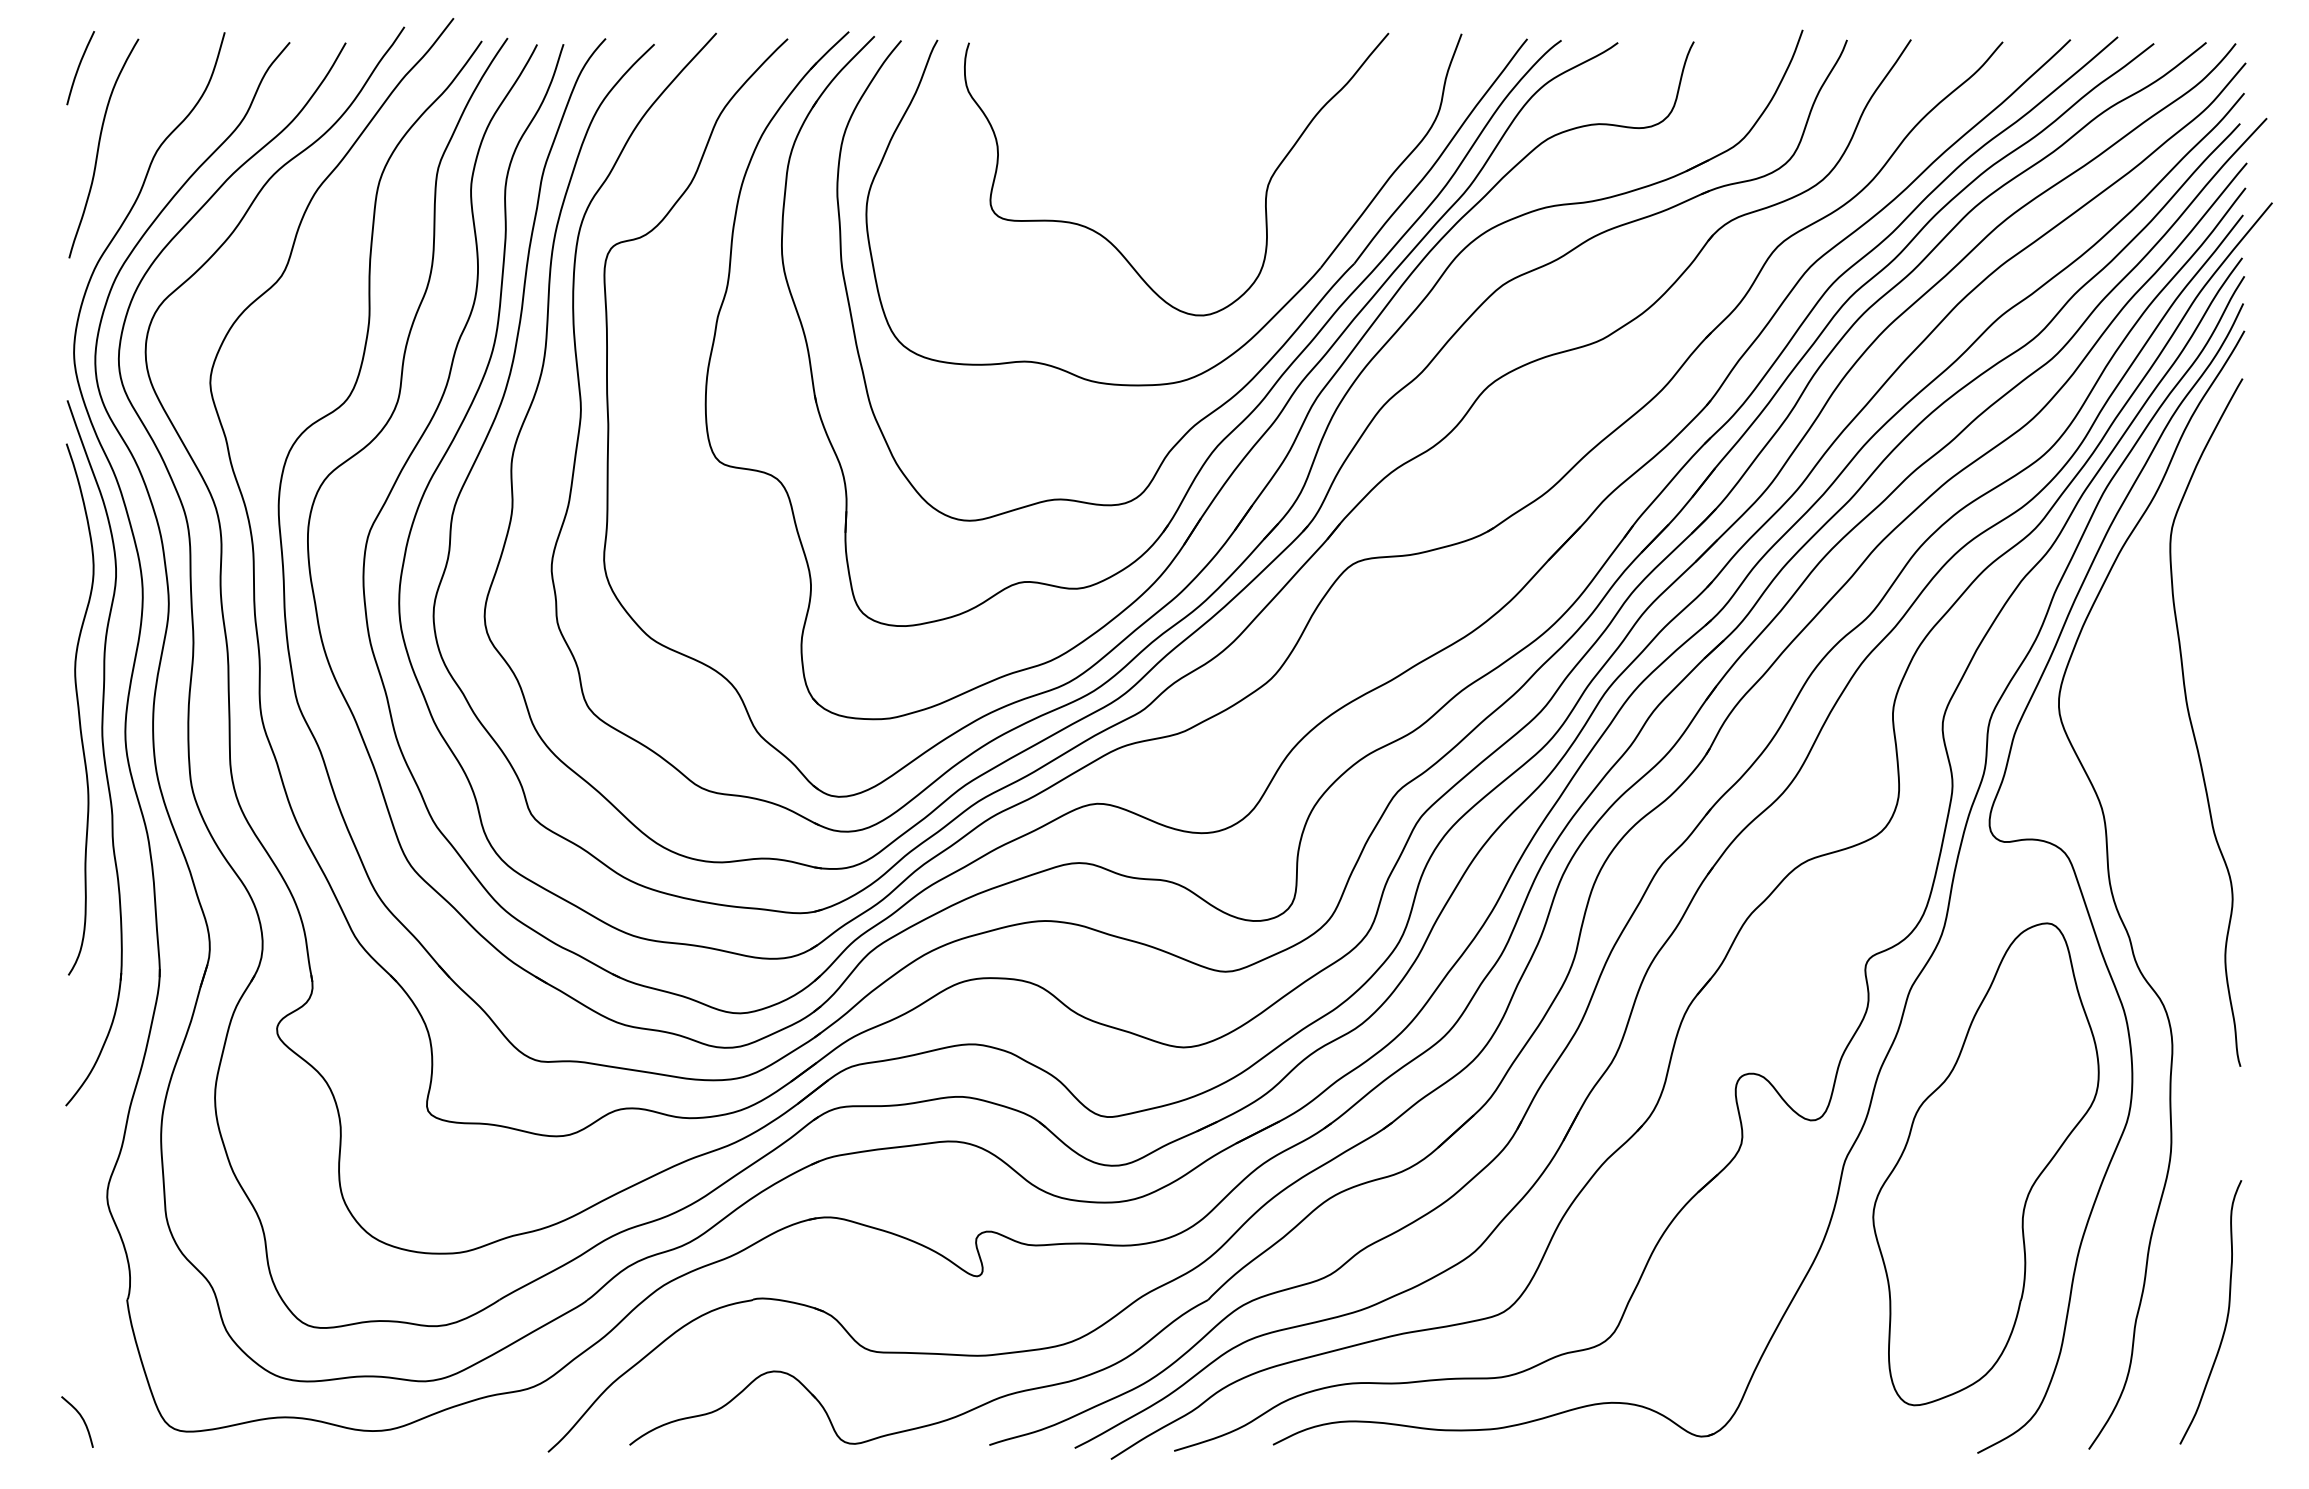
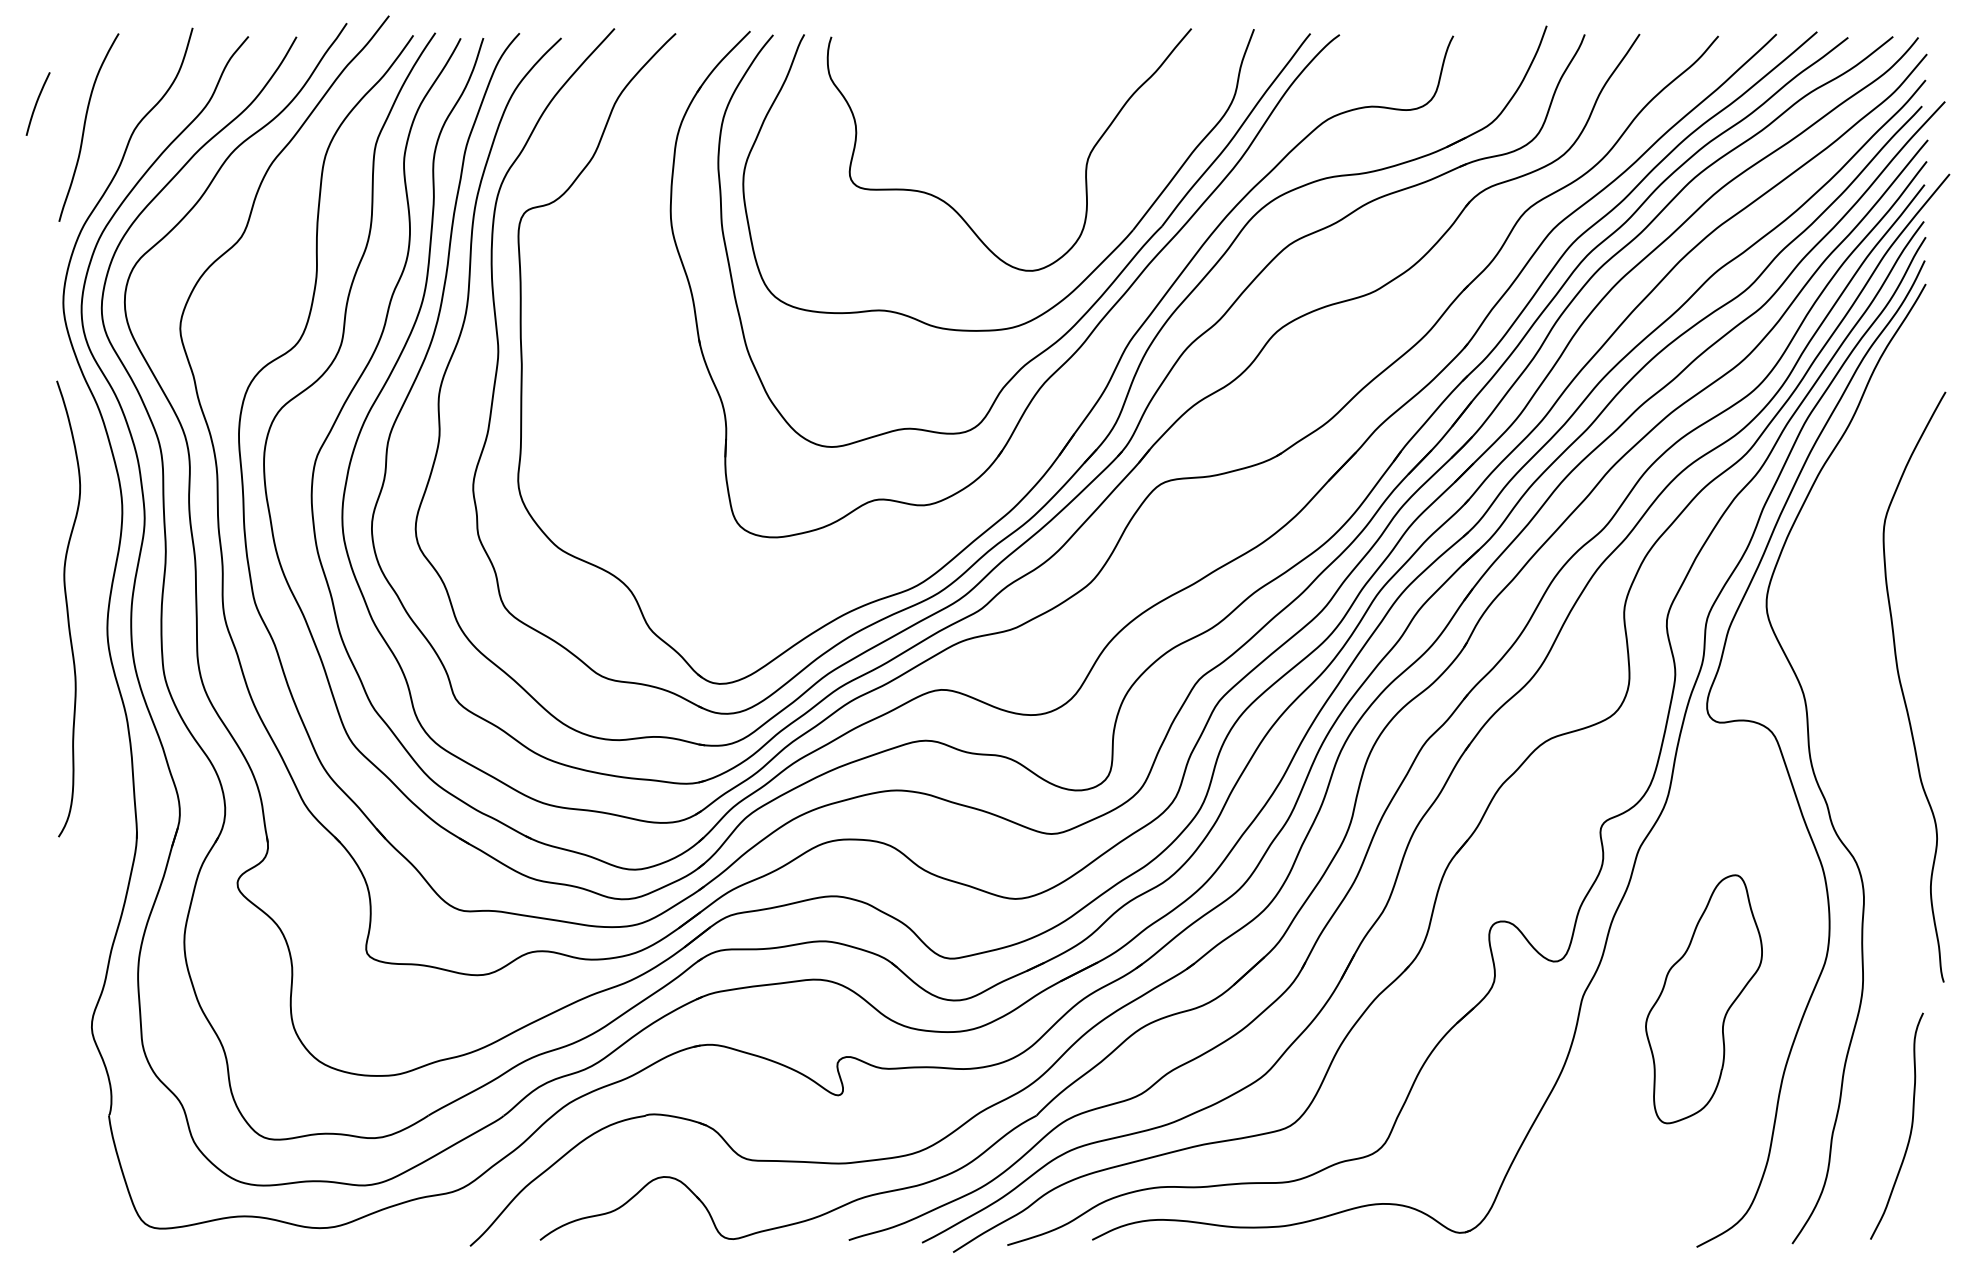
curve: (79, 68) -> (37, 104), moved
part: (1249, 449) -> (1072, 385), removed
curve: (2193, 727) -> (1903, 691), moved
part: (102, 753) -> (87, 646), removed
part: (1985, 1164) -> (1703, 999), size x0.6
curve: (80, 1417) -> (68, 1216), removed

